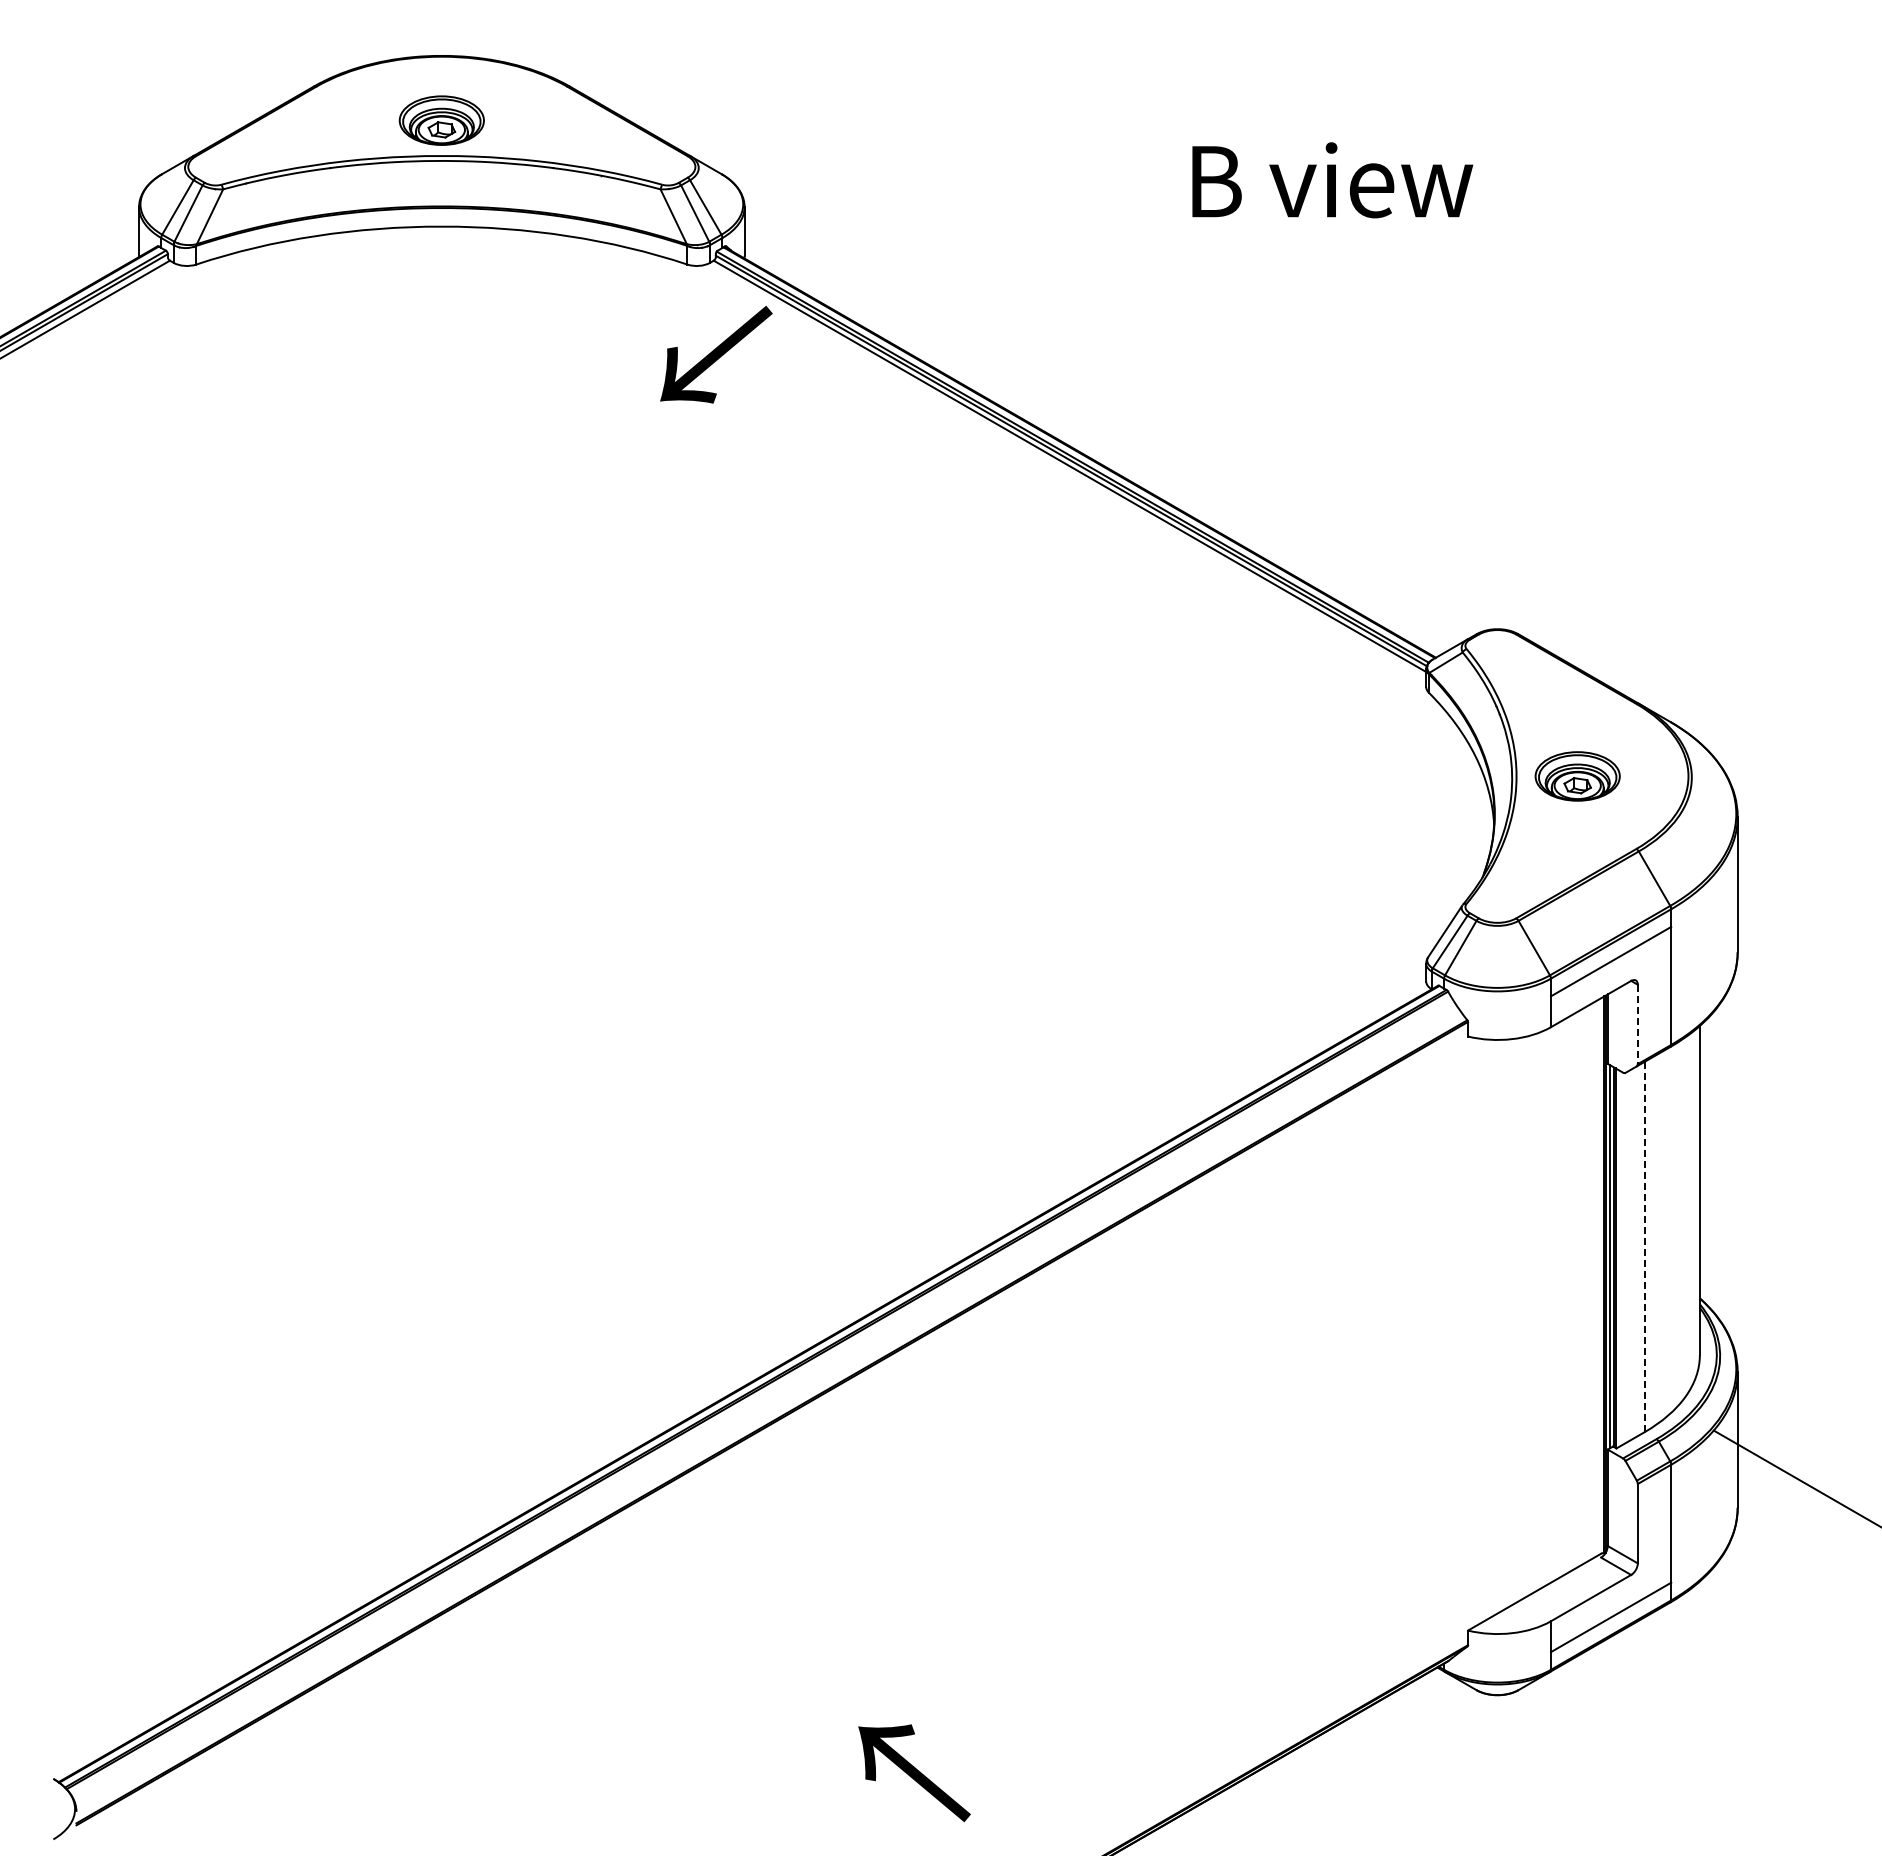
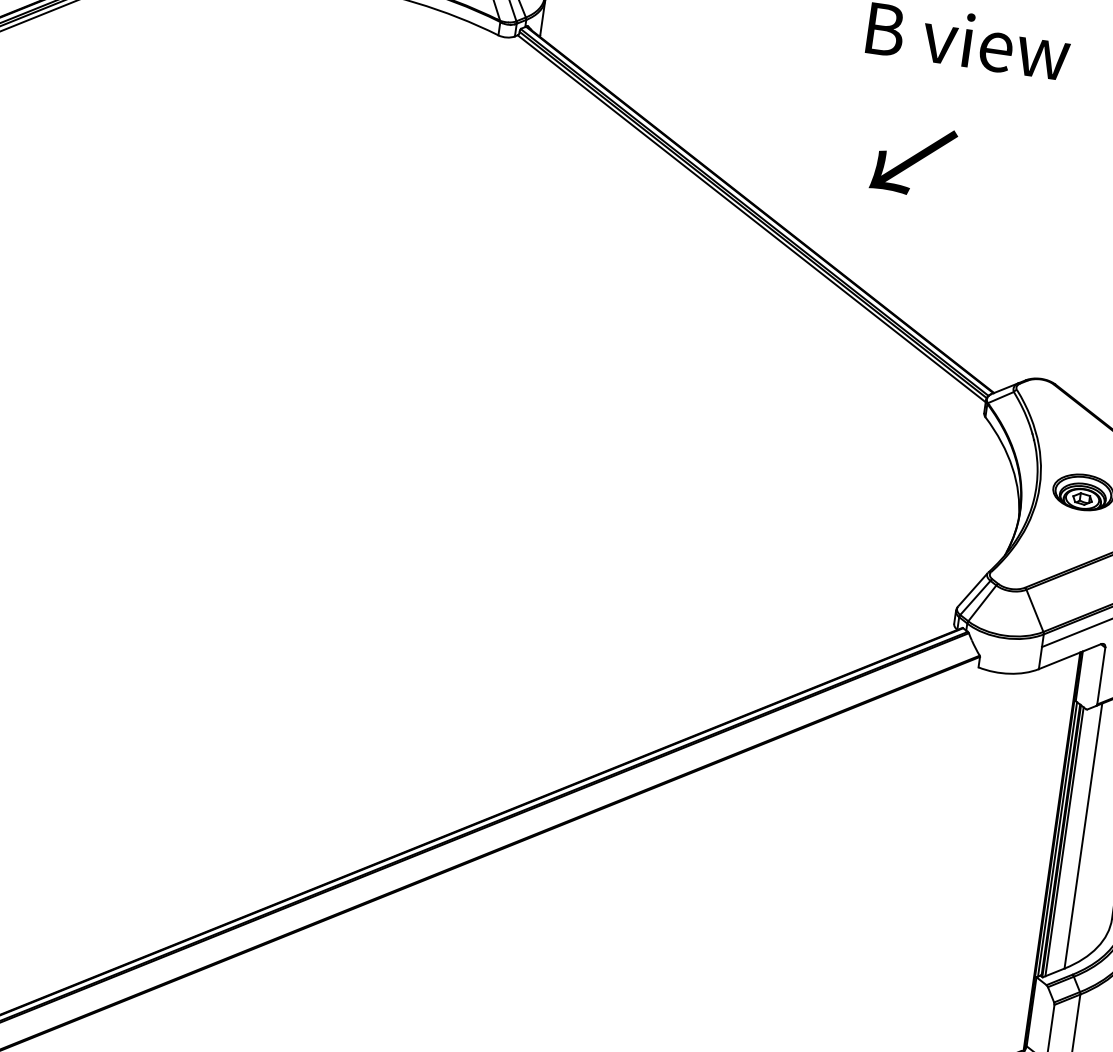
text: (716, 354) -> (913, 160), moved
line: (1637, 1024) -> (1101, 676), dashed -> solid
line: (1644, 1247) -> (1083, 836), dashed -> solid
line: (1619, 1258) -> (1064, 841), added

